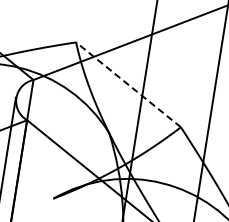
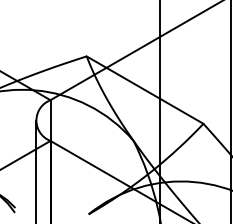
line: (128, 84) -> (144, 89), dashed -> solid

